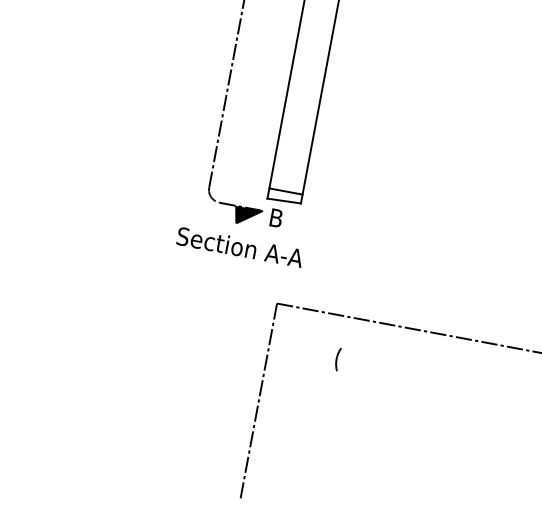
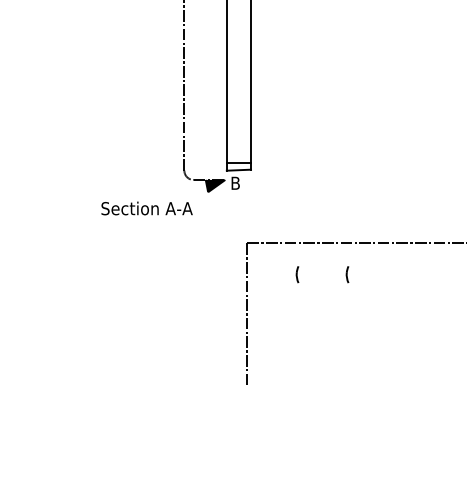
text: (239, 247) -> (146, 208), moved
part: (406, 371) -> (347, 274), added

